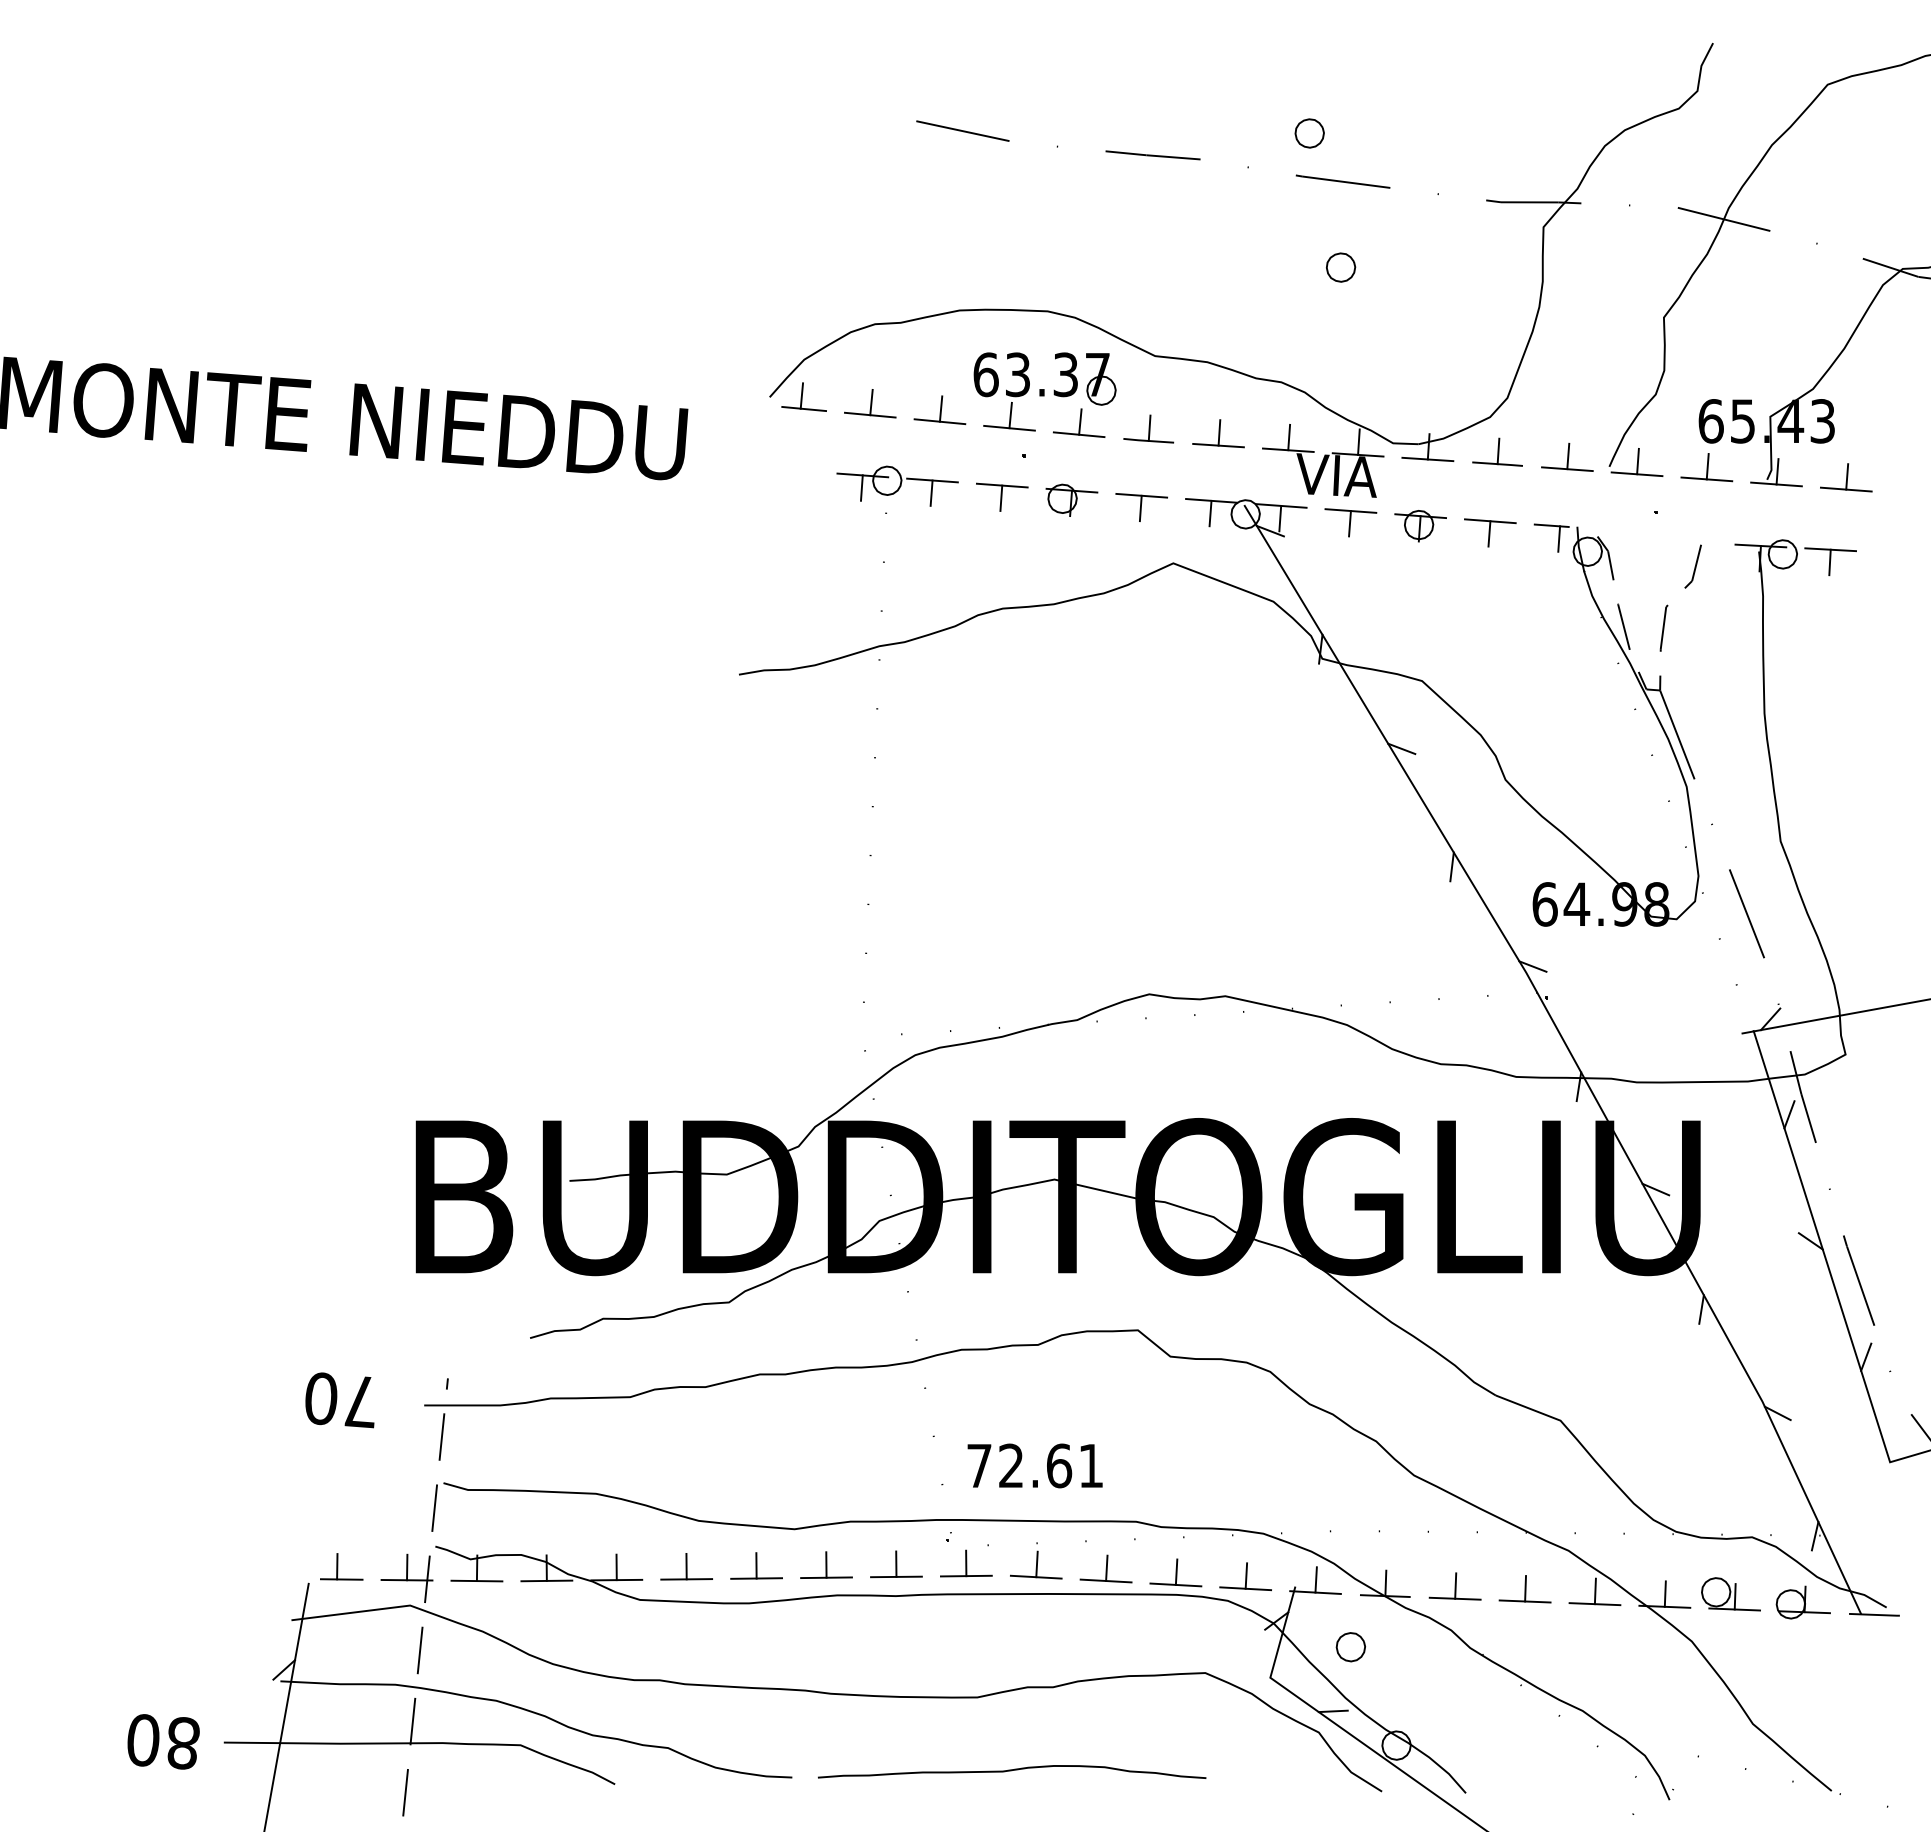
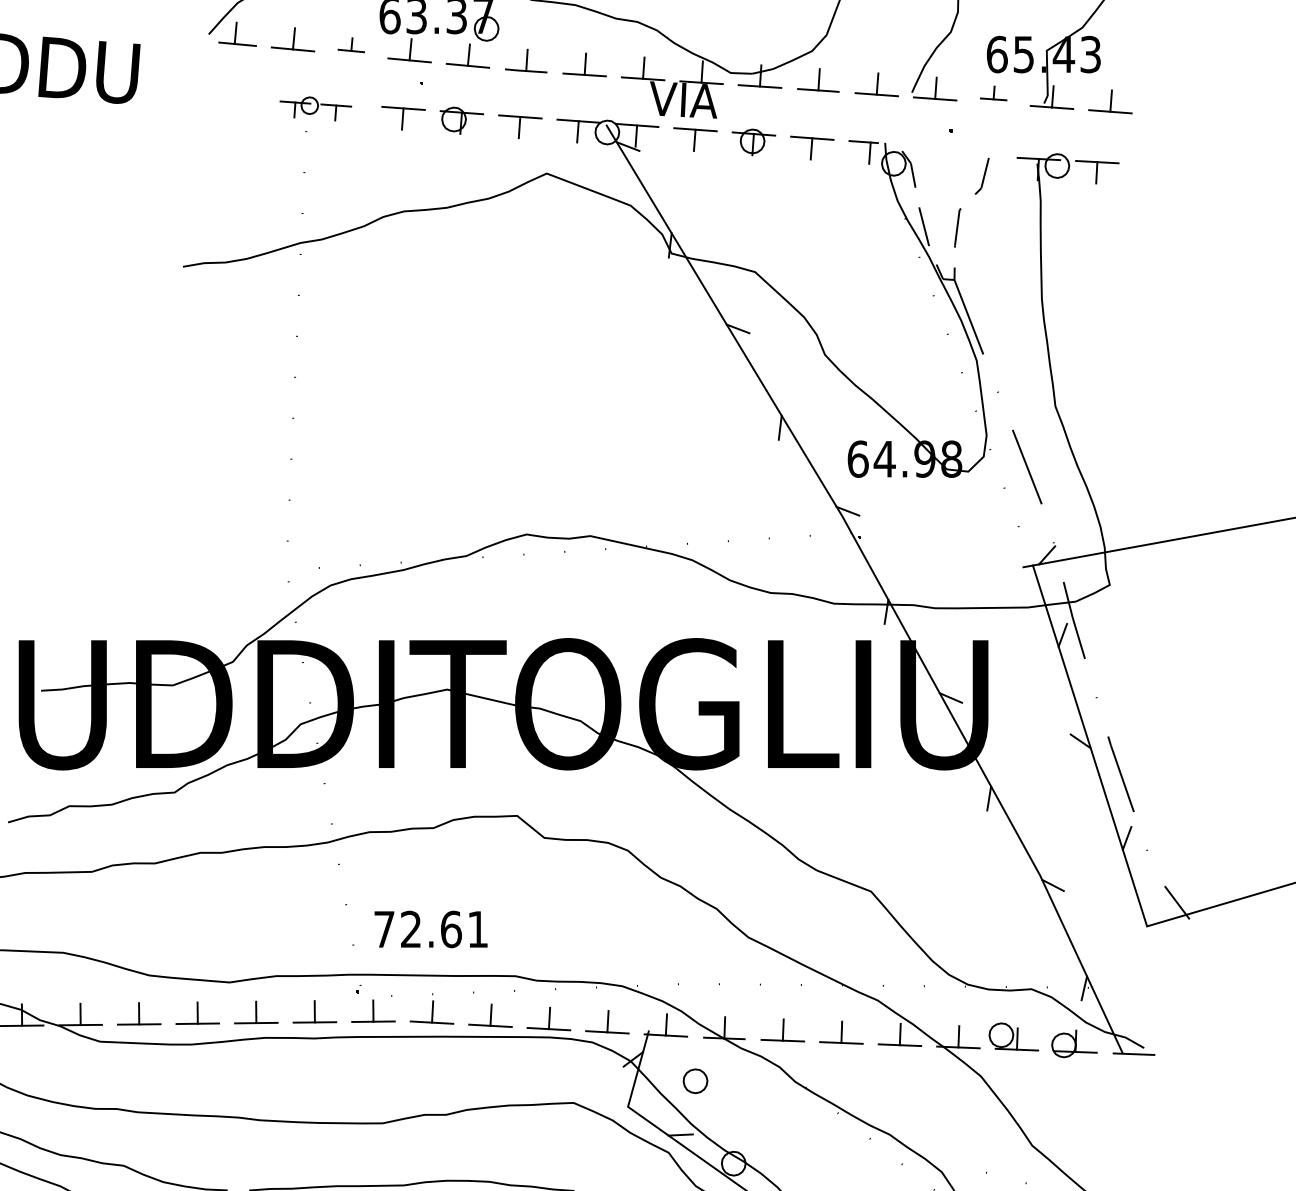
part: (939, 409) -> (350, 44), size x0.6
part: (1706, 467) -> (993, 93), size x0.6
part: (897, 485) -> (315, 108), size x0.7

